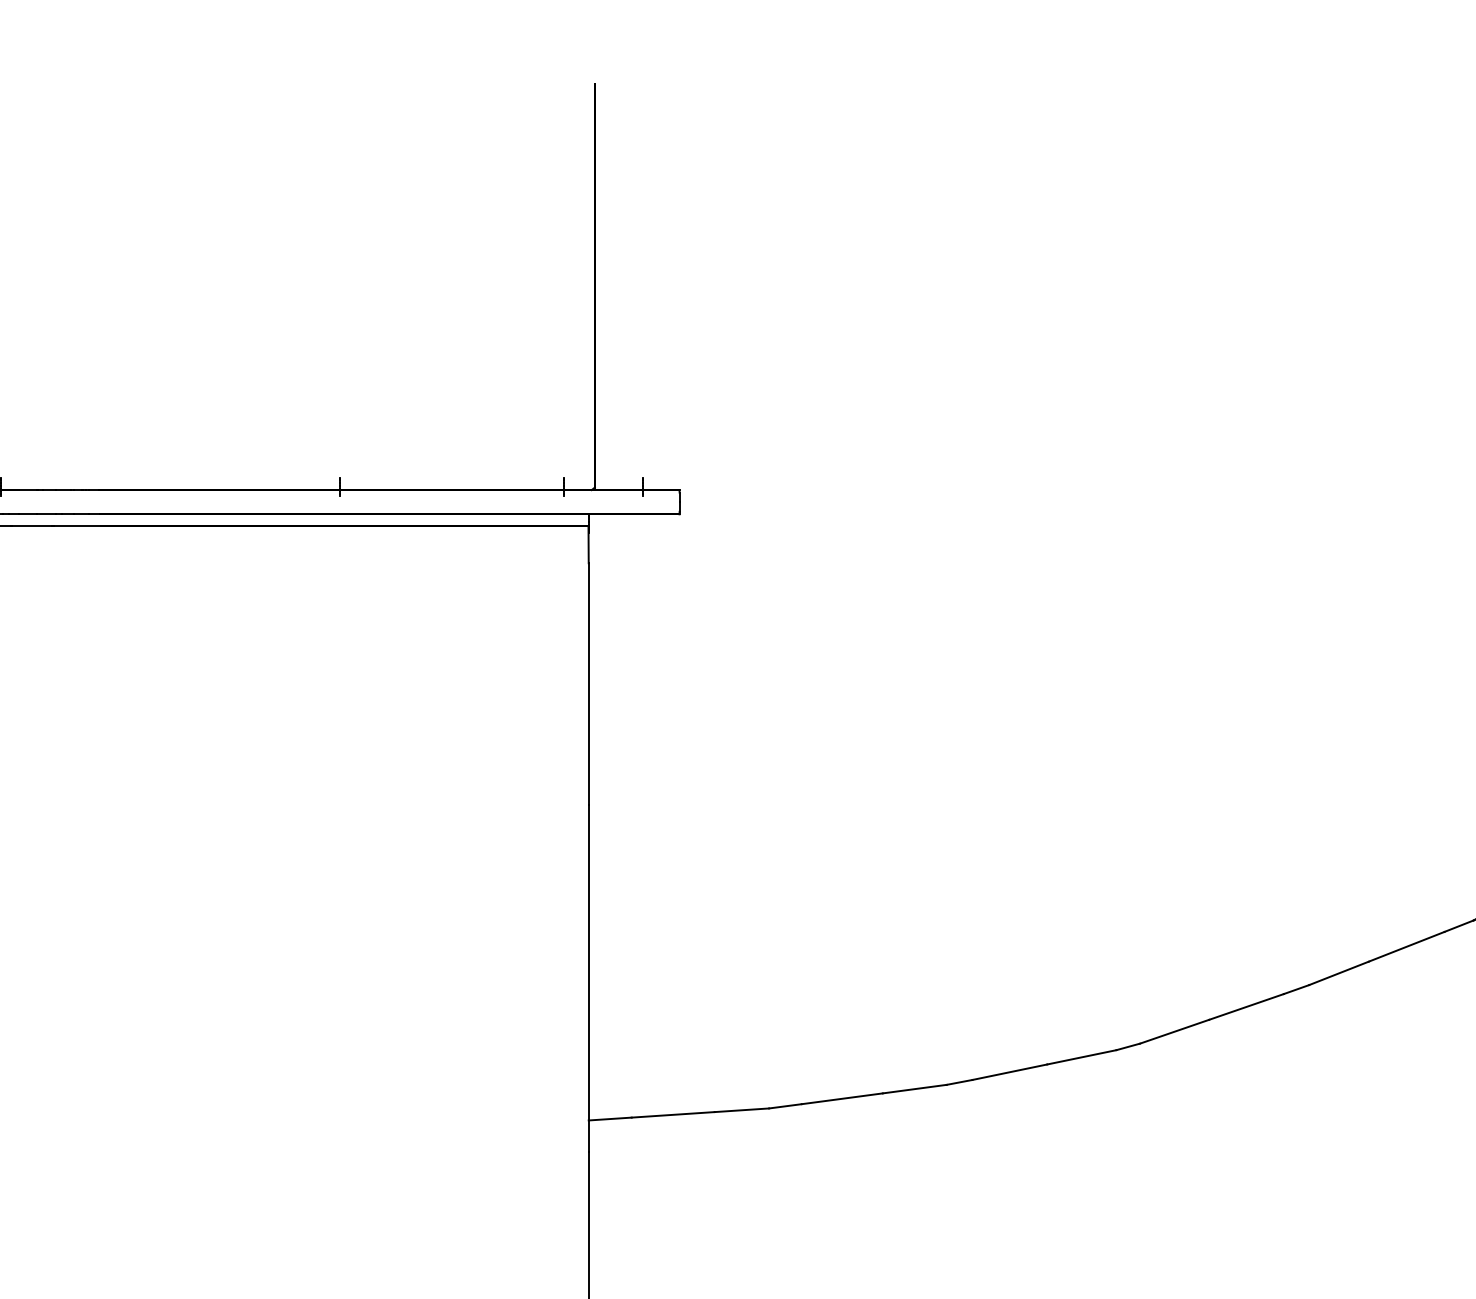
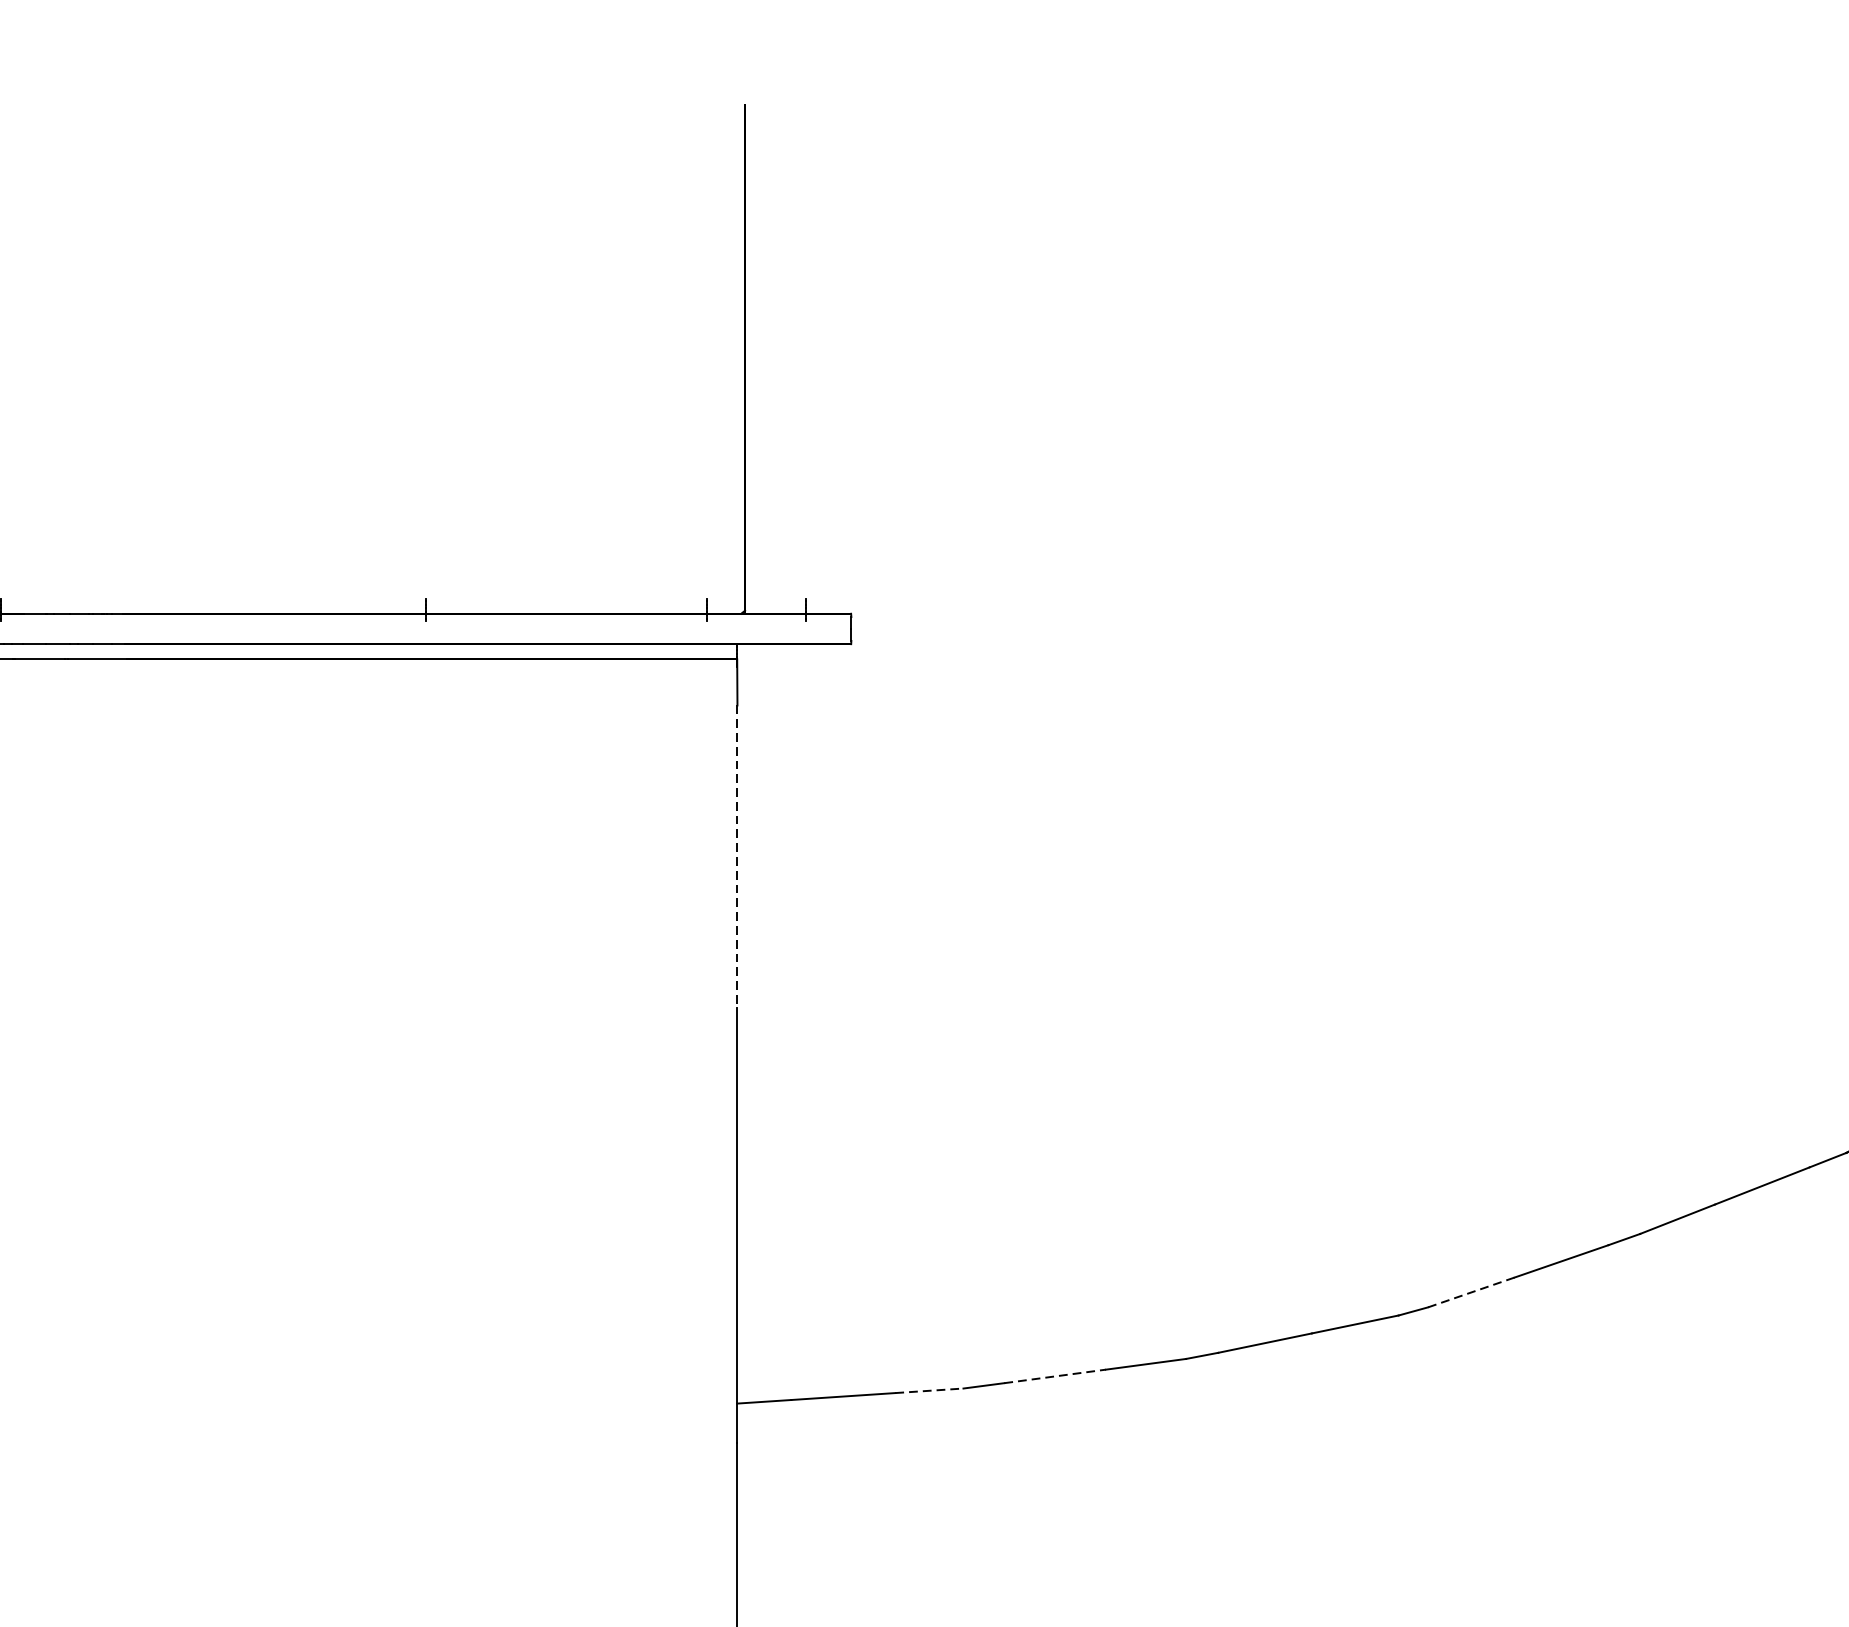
line: (588, 683) -> (737, 856), solid -> dashed
line: (1174, 1031) -> (1471, 1292), solid -> dashed
line: (842, 1098) -> (1055, 1376), solid -> dashed
line: (742, 1110) -> (930, 1391), solid -> dashed

